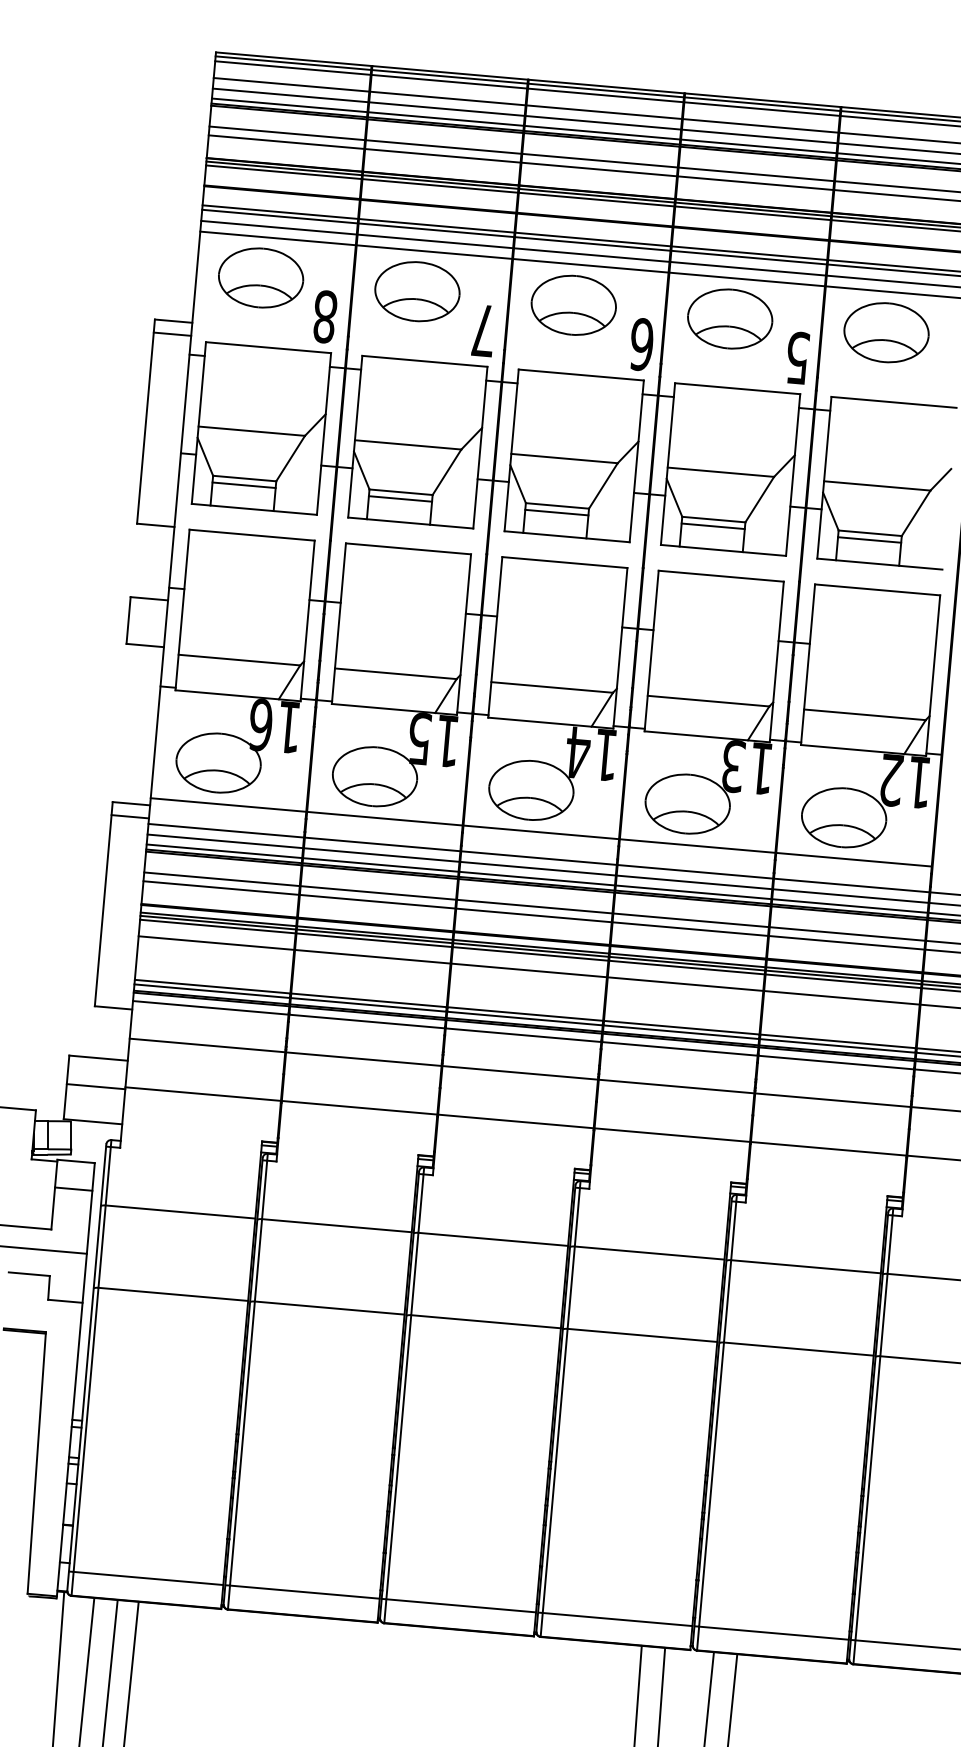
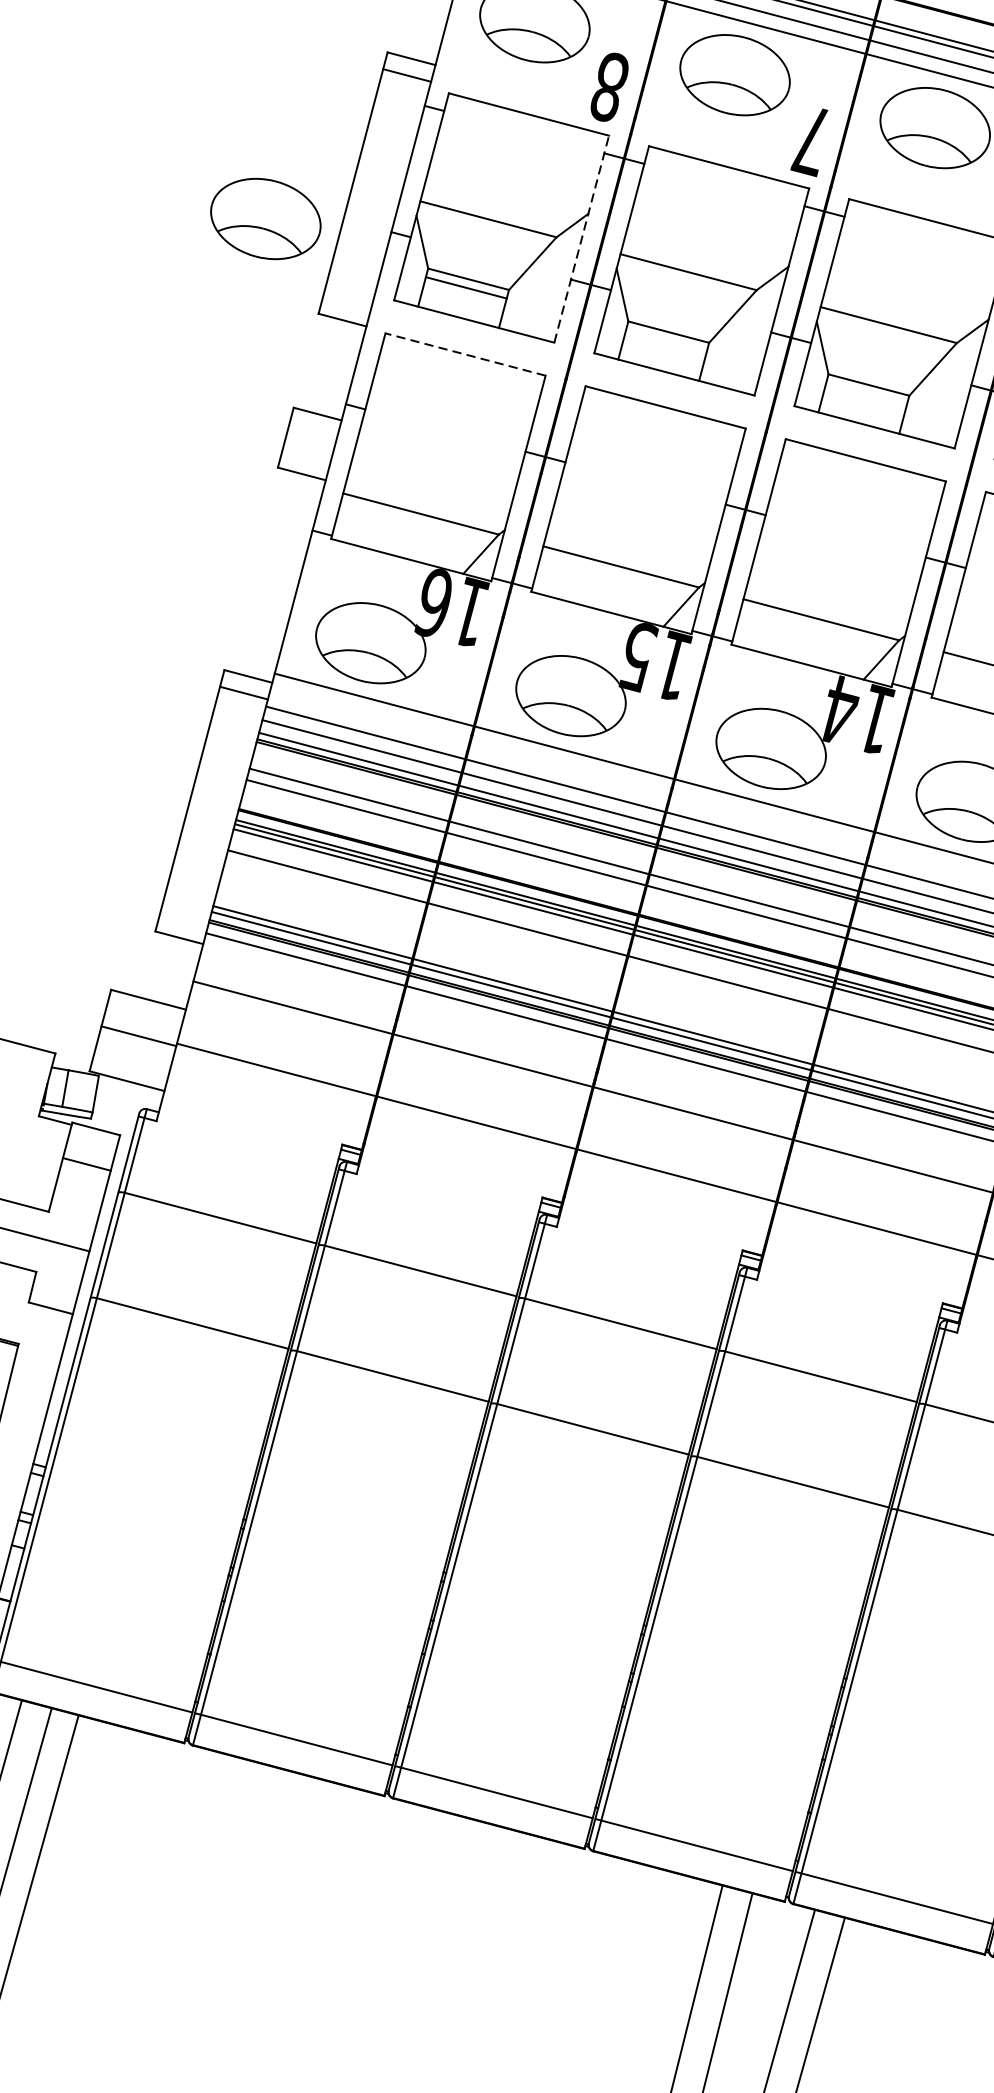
line: (324, 433) -> (582, 238), solid -> dashed
part: (85, 459) -> (265, 218), added
line: (400, 498) -> (666, 340), removed
line: (556, 512) -> (866, 393), removed
line: (252, 535) -> (465, 355), solid -> dashed

